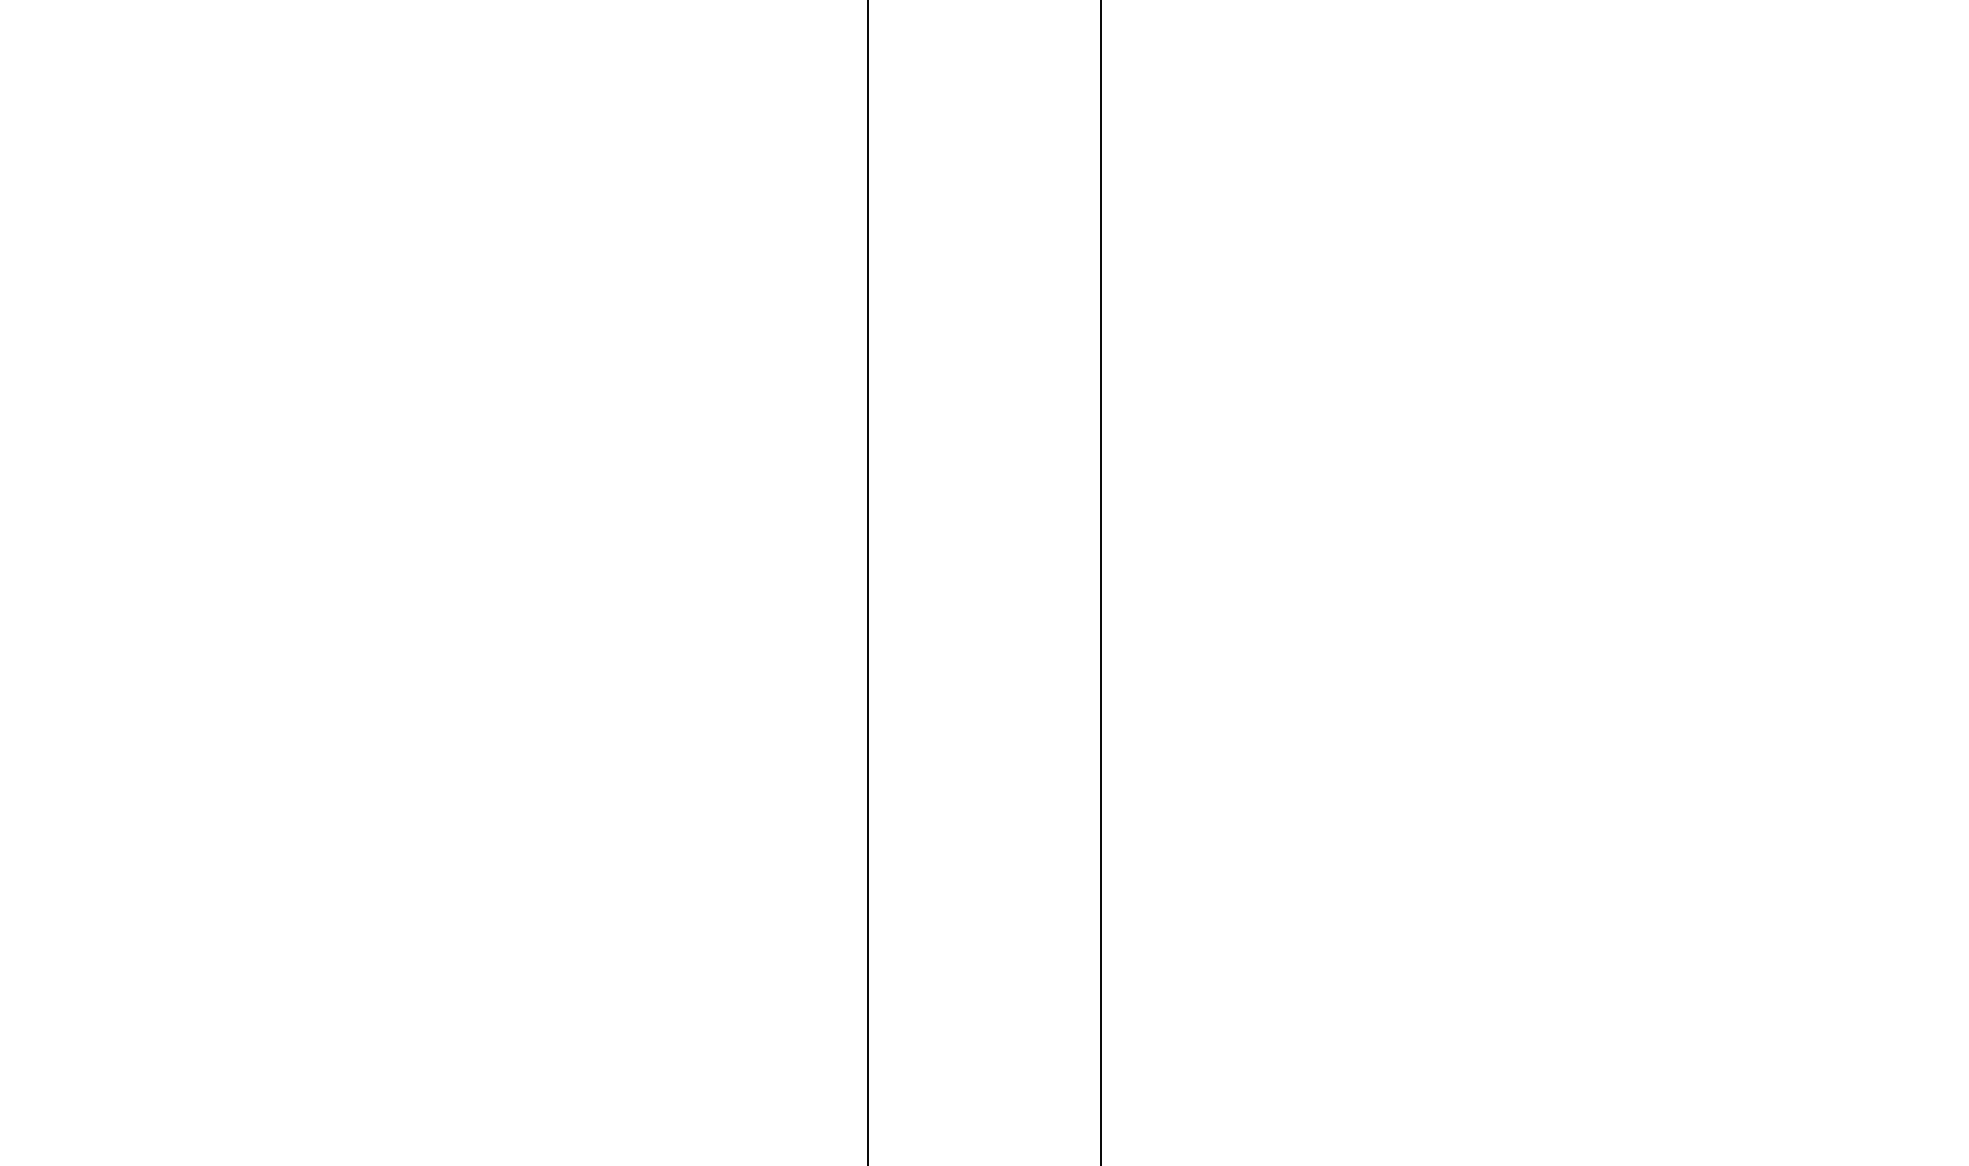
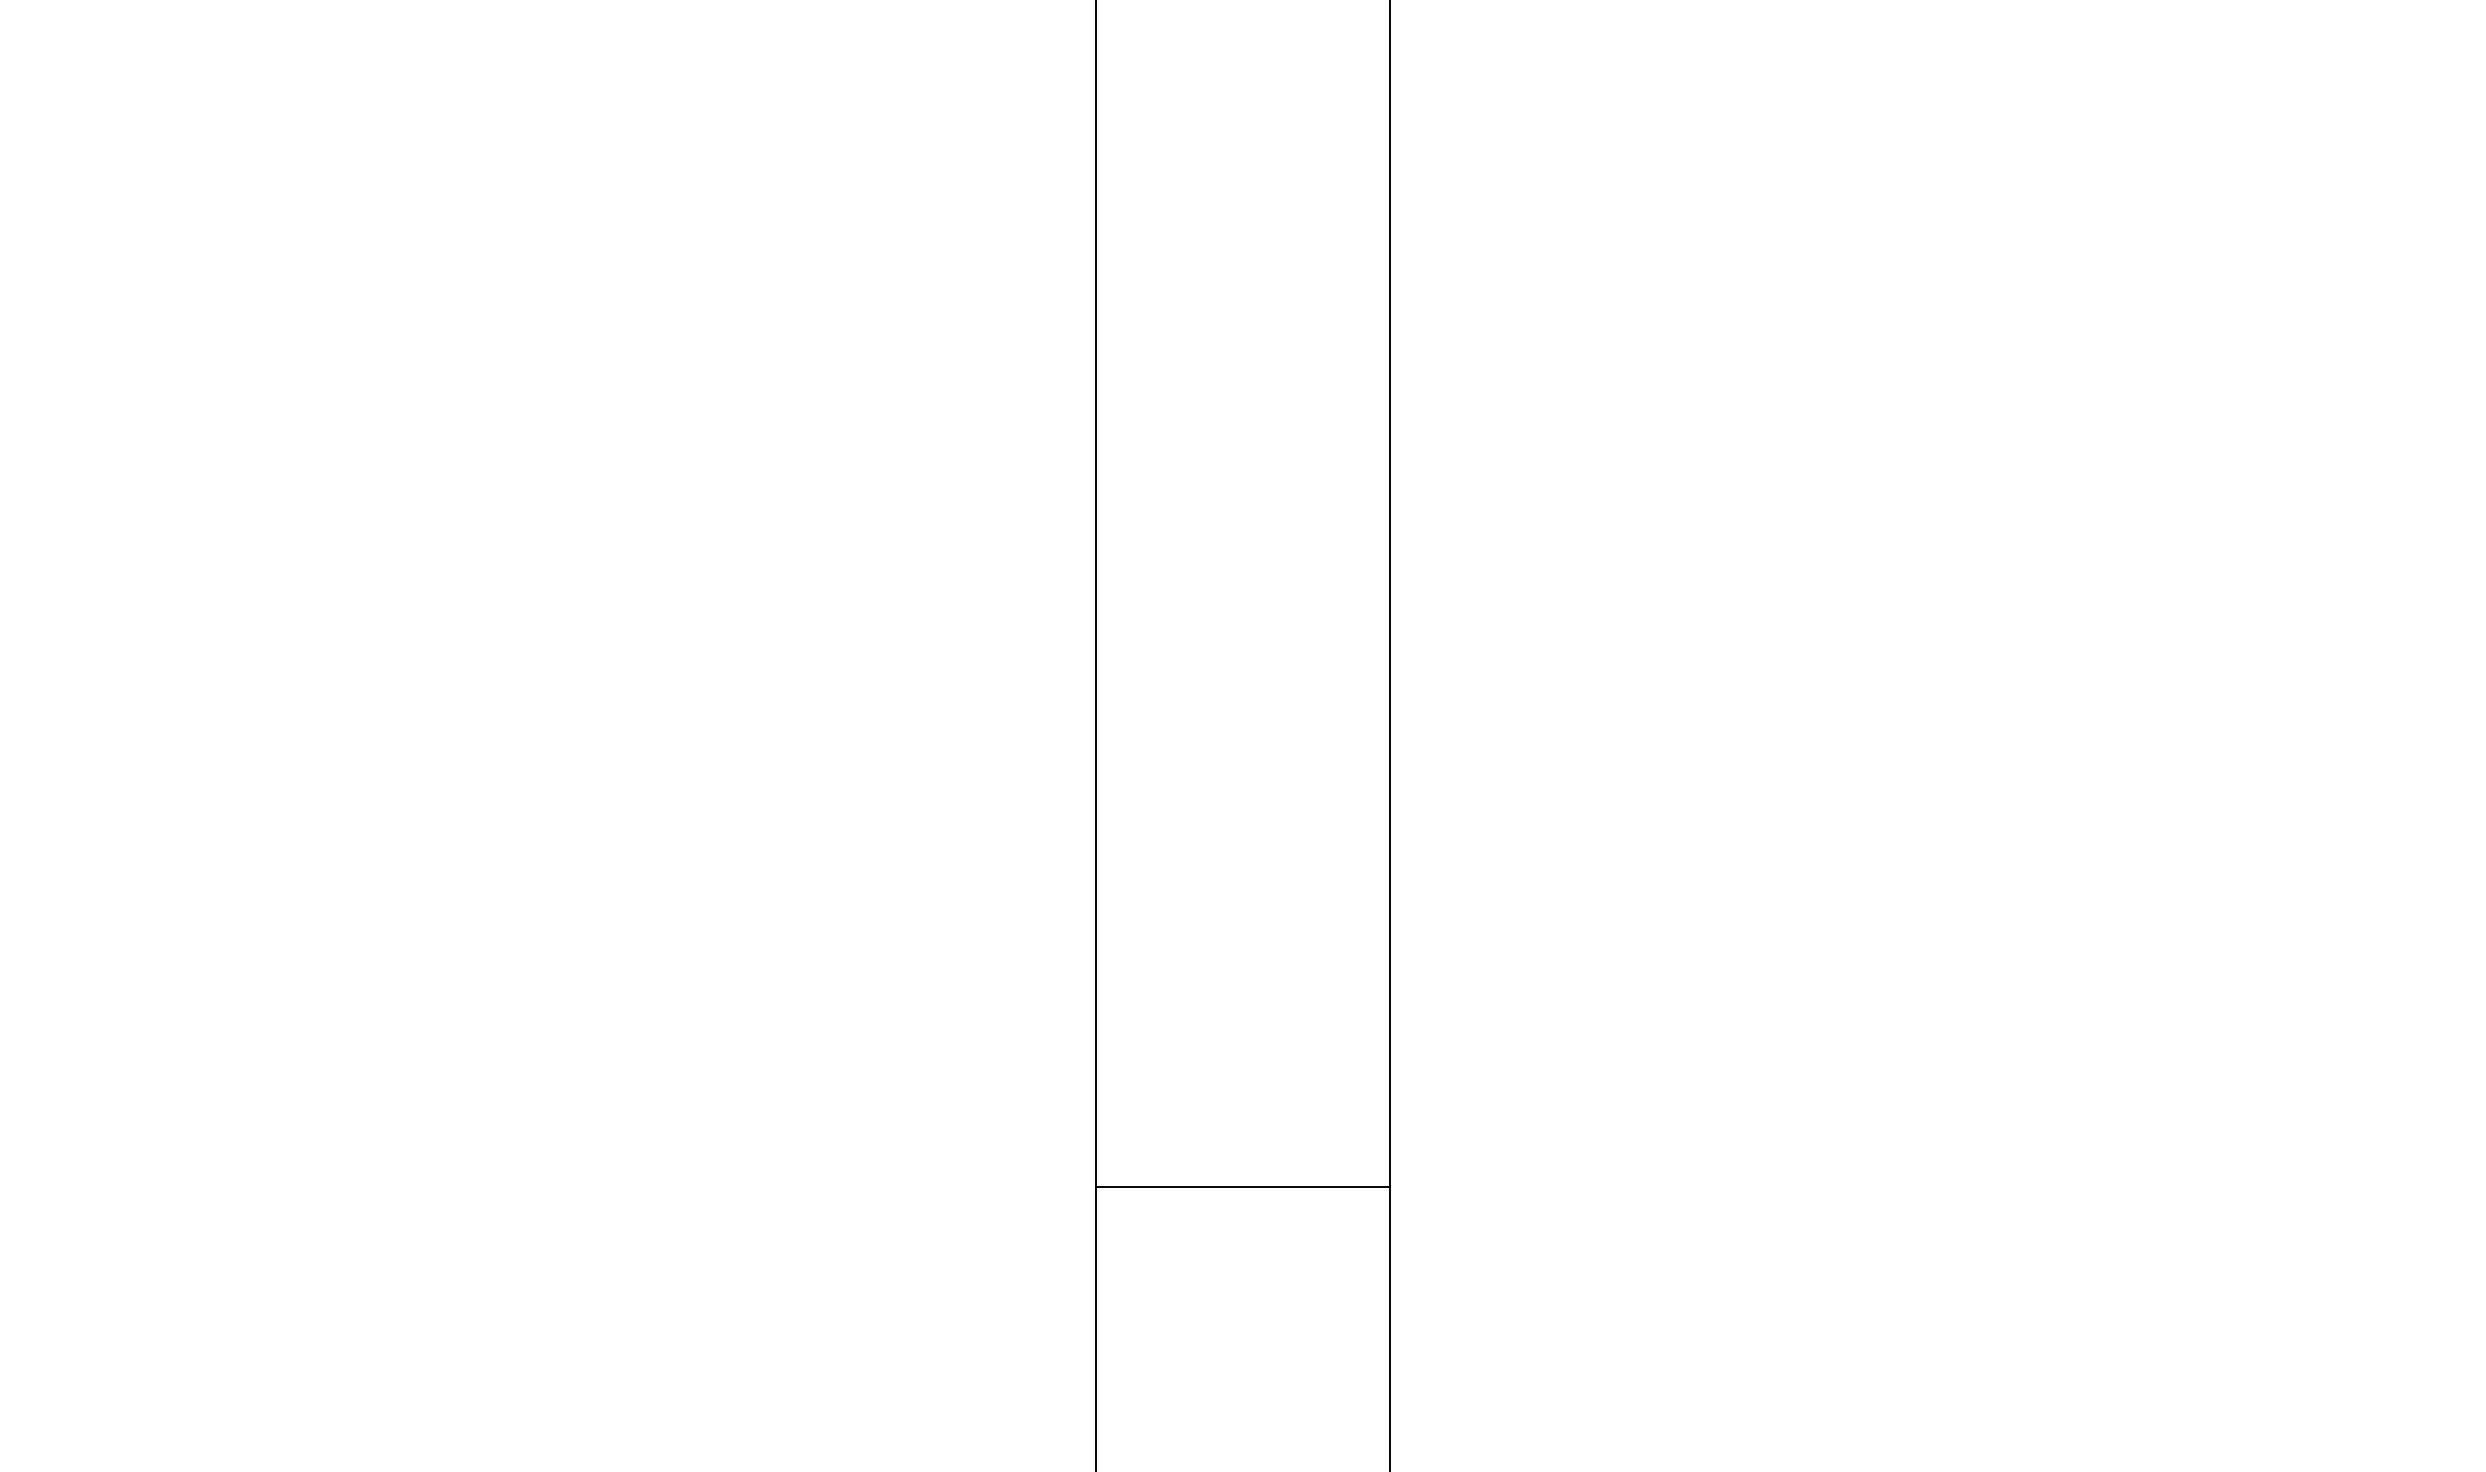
line: (984, 939) -> (1242, 1186), added

